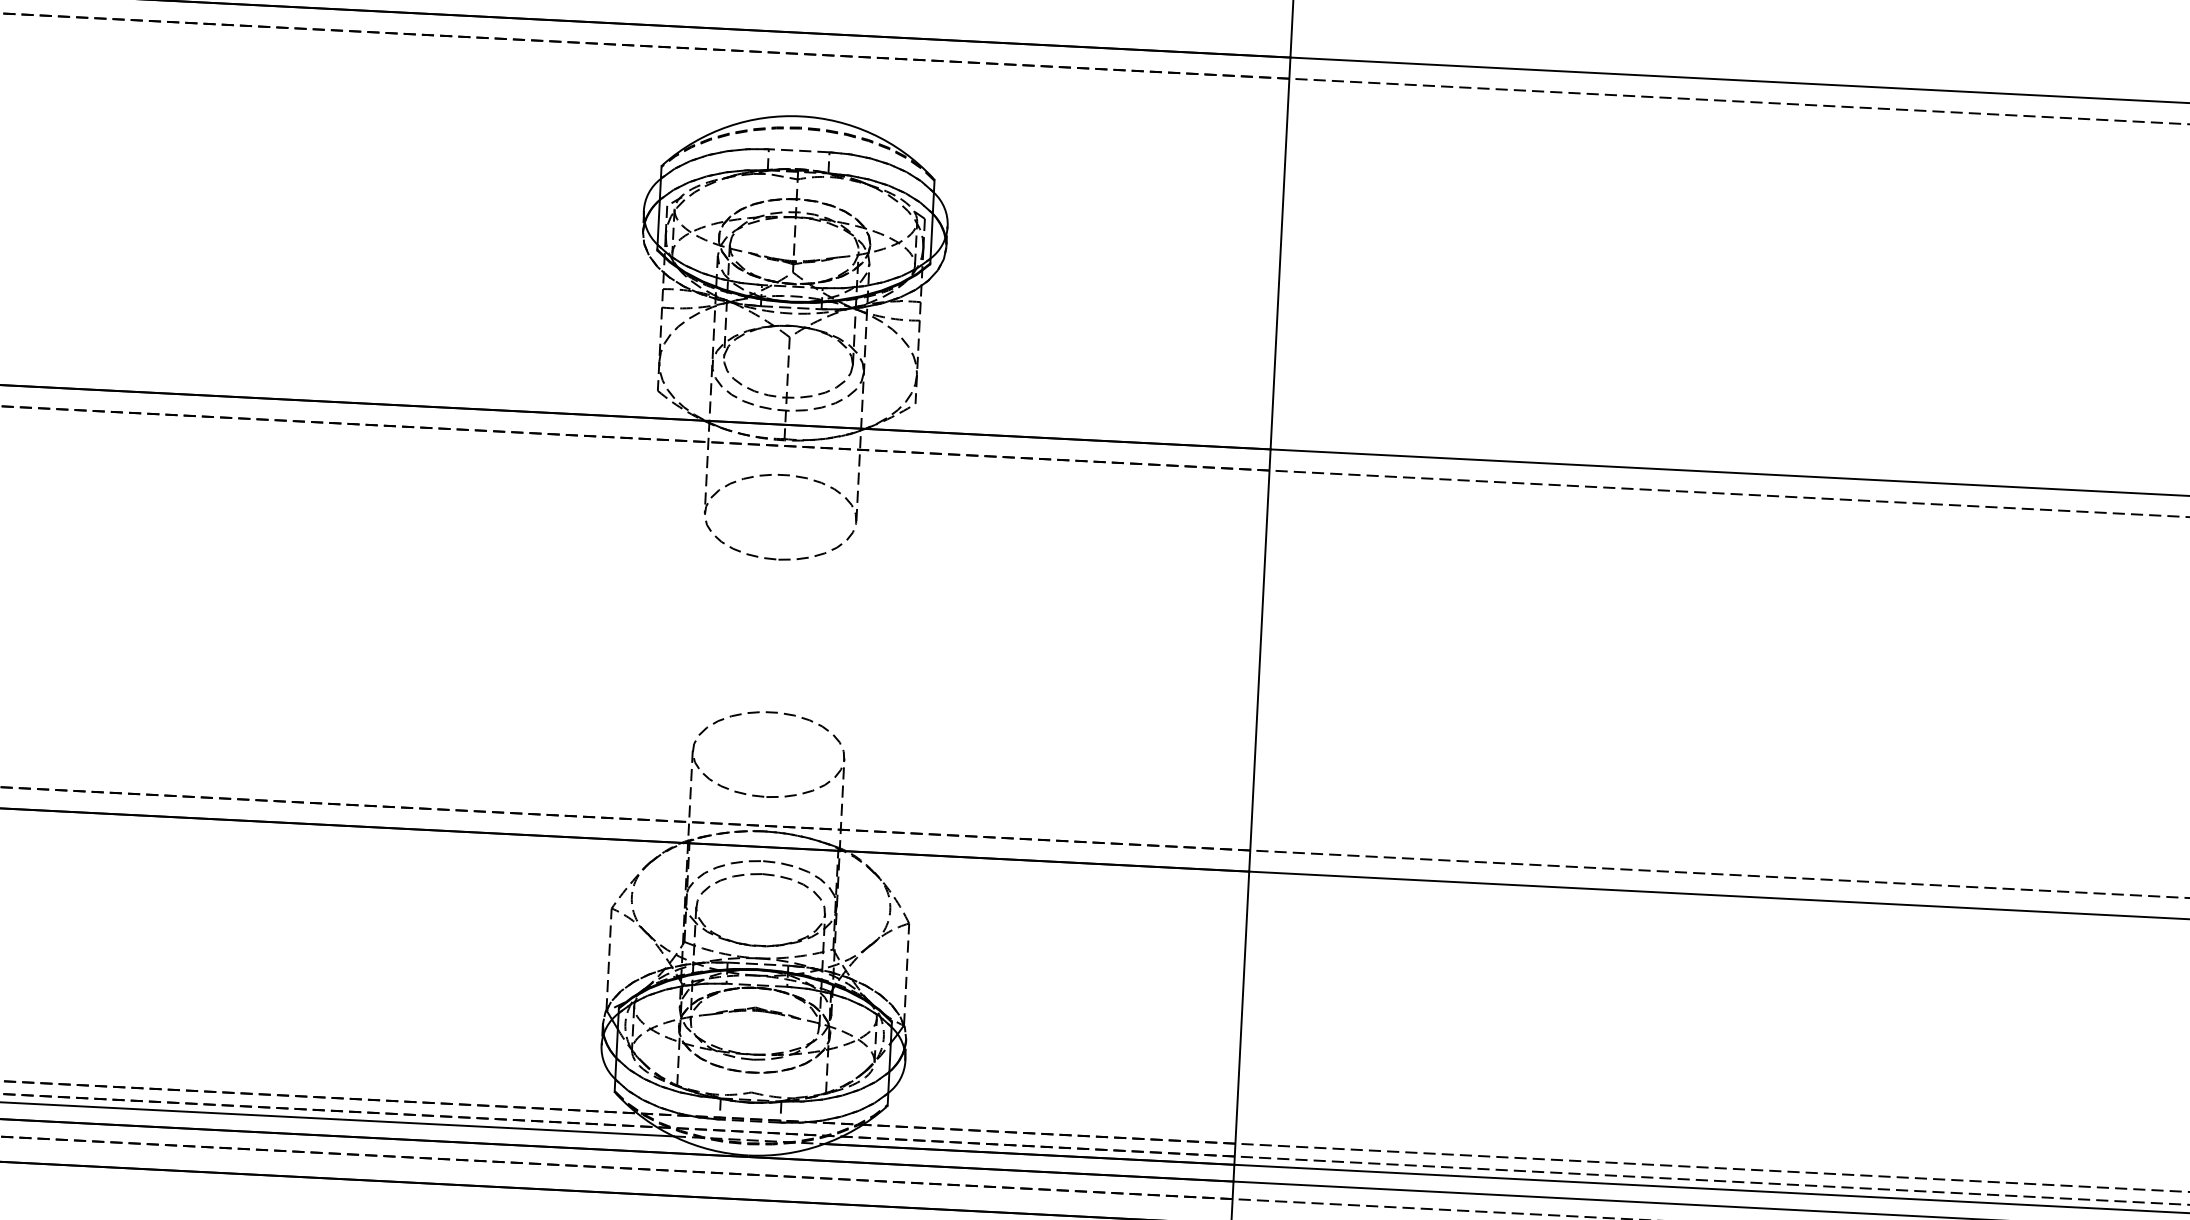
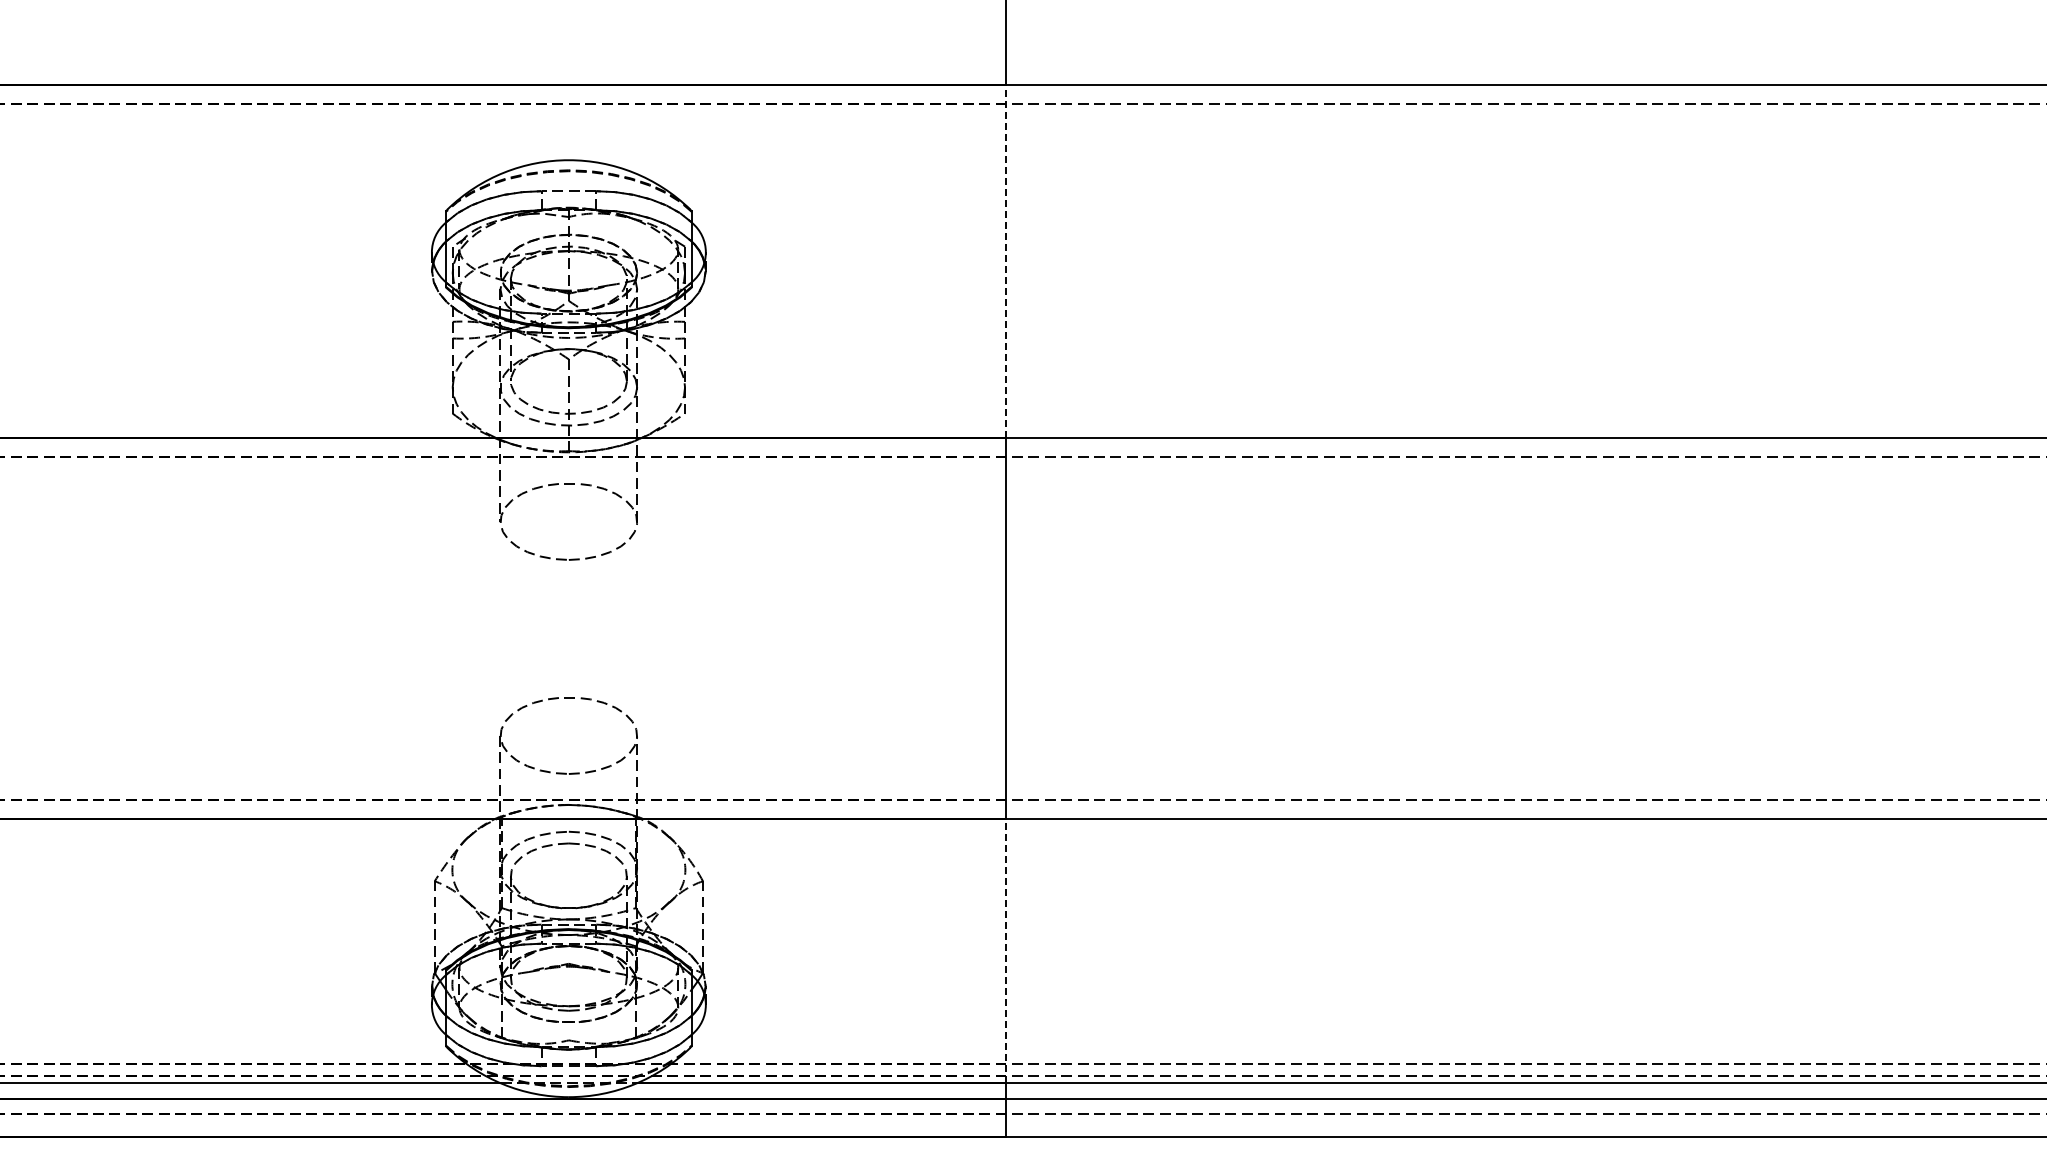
line: (1280, 253) -> (1006, 261), solid -> dashed
line: (1241, 1017) -> (1006, 950), solid -> dashed

